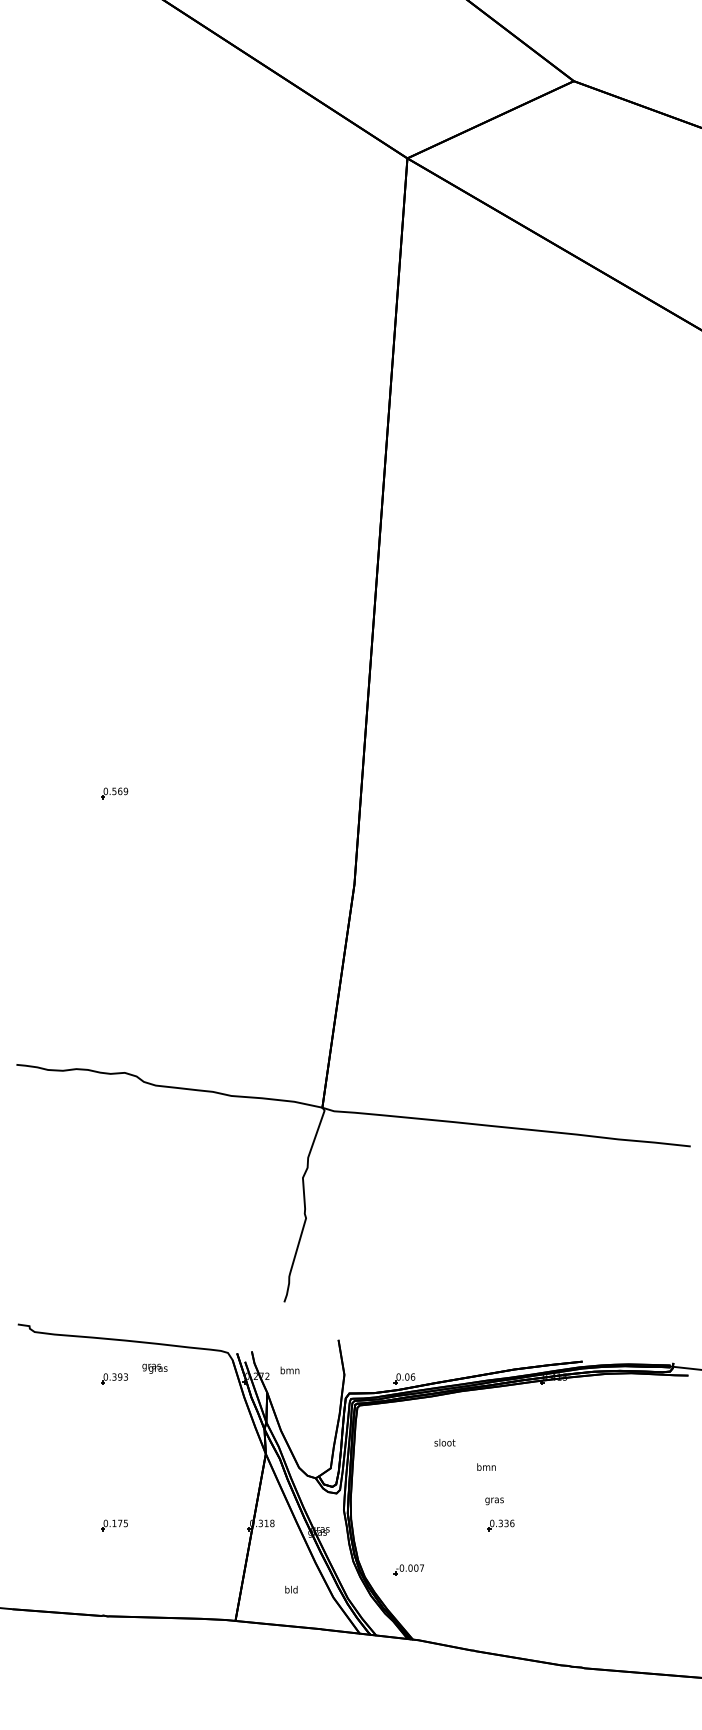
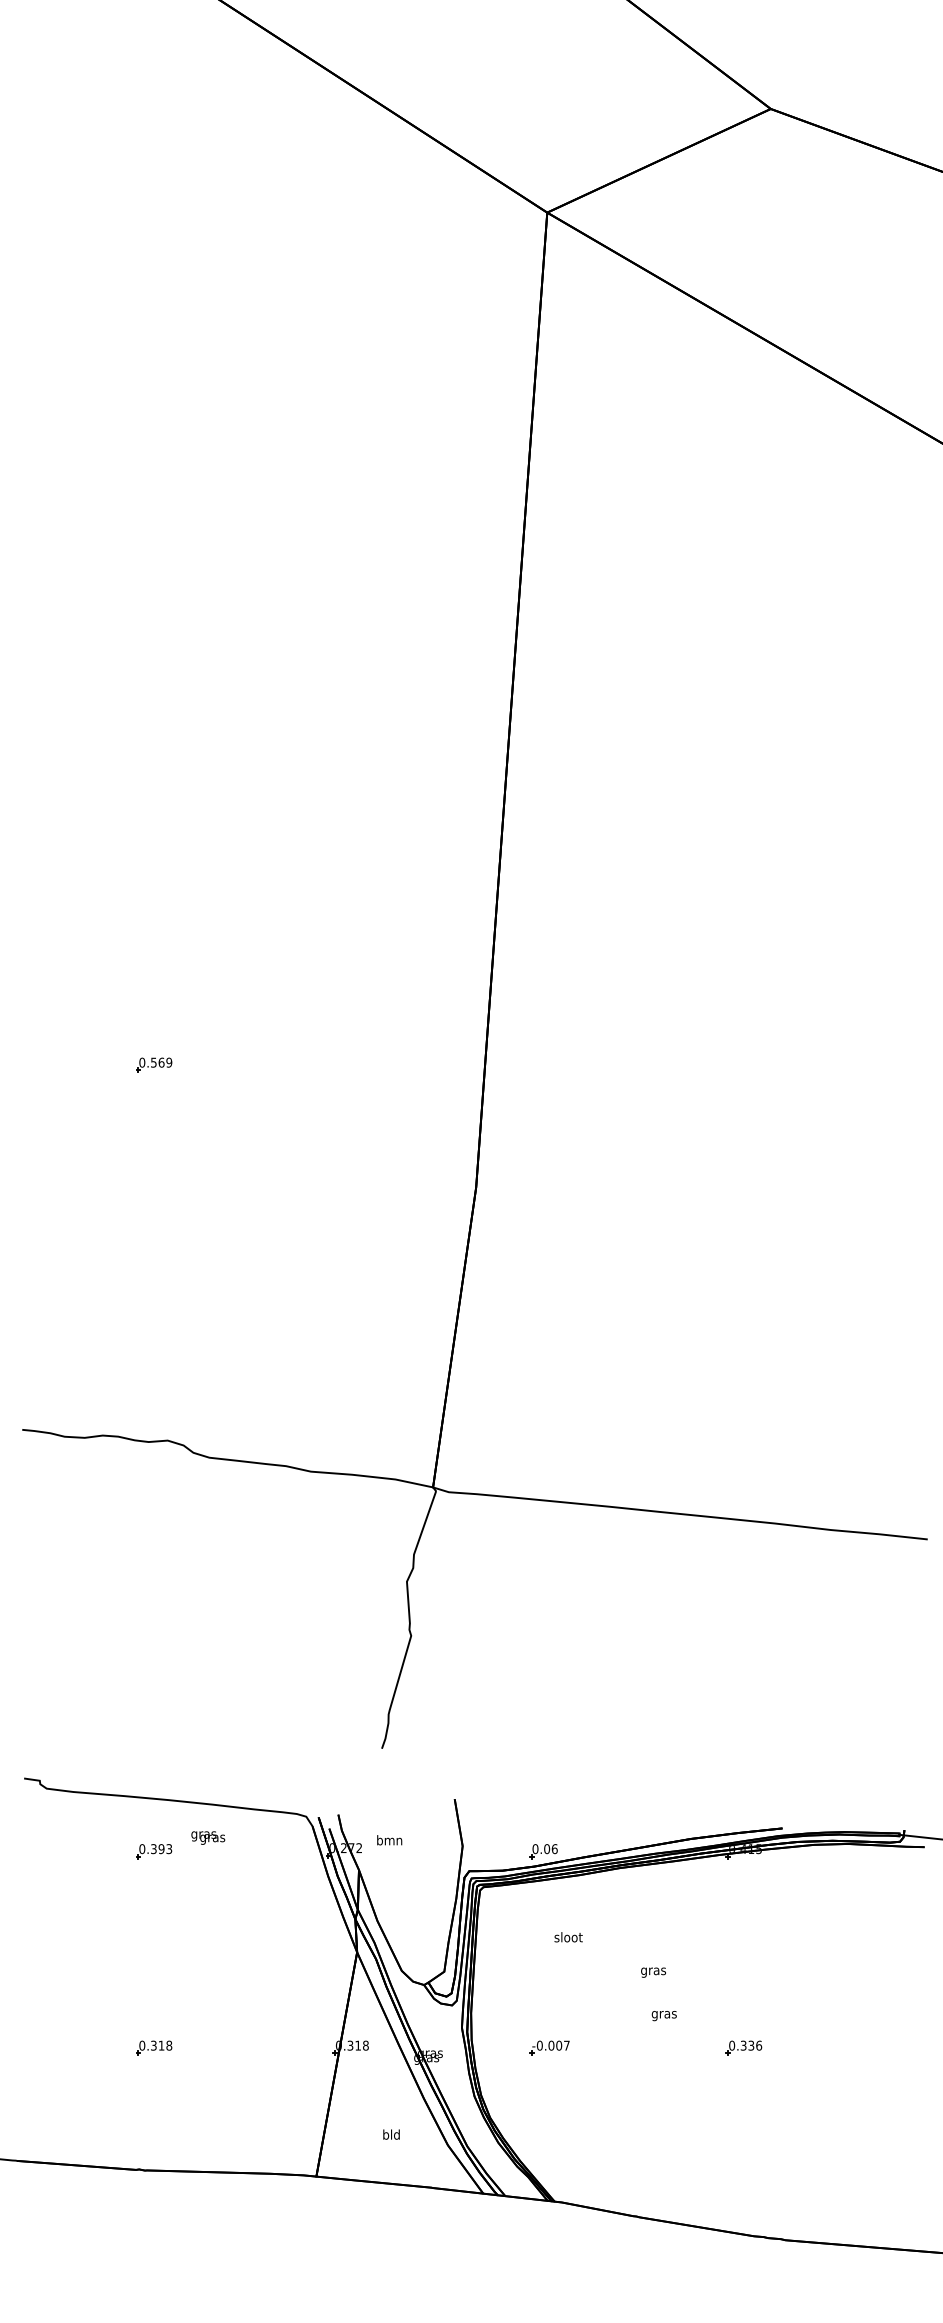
text: (444, 1442) -> (568, 1937), moved
text: (486, 1467) -> (653, 1970), bmn -> gras
text: (120, 1523) -> (161, 2045), 0.175 -> 0.318
part: (500, 1524) -> (743, 2047), moved
part: (409, 1569) -> (549, 2047), moved

